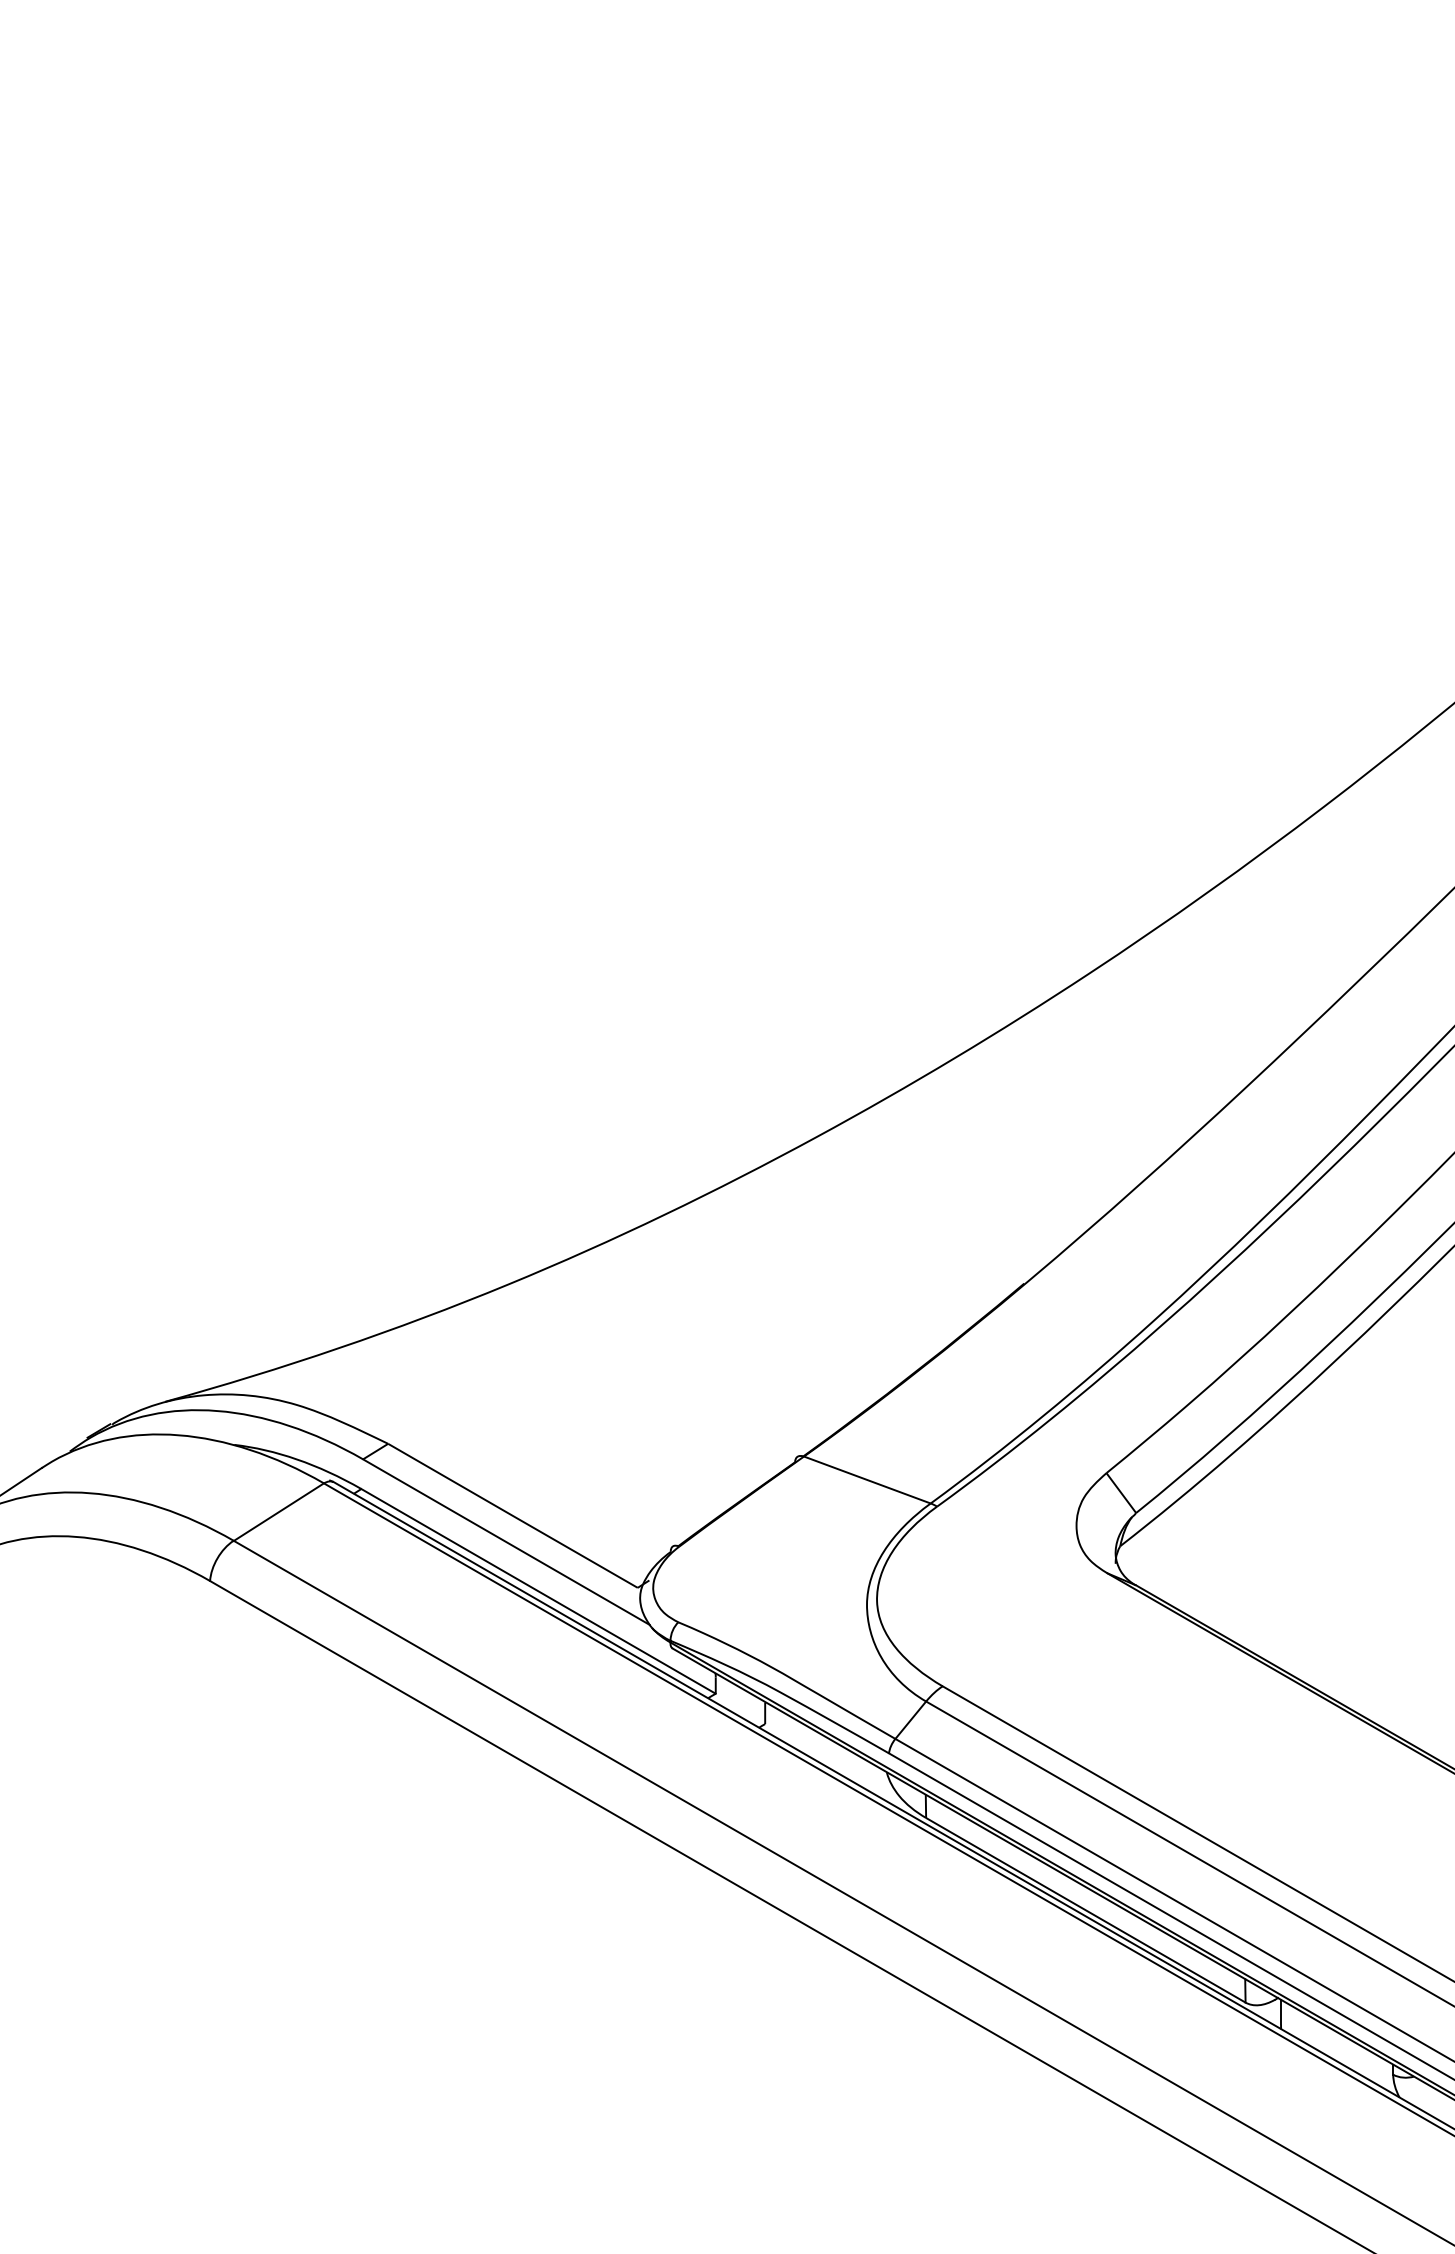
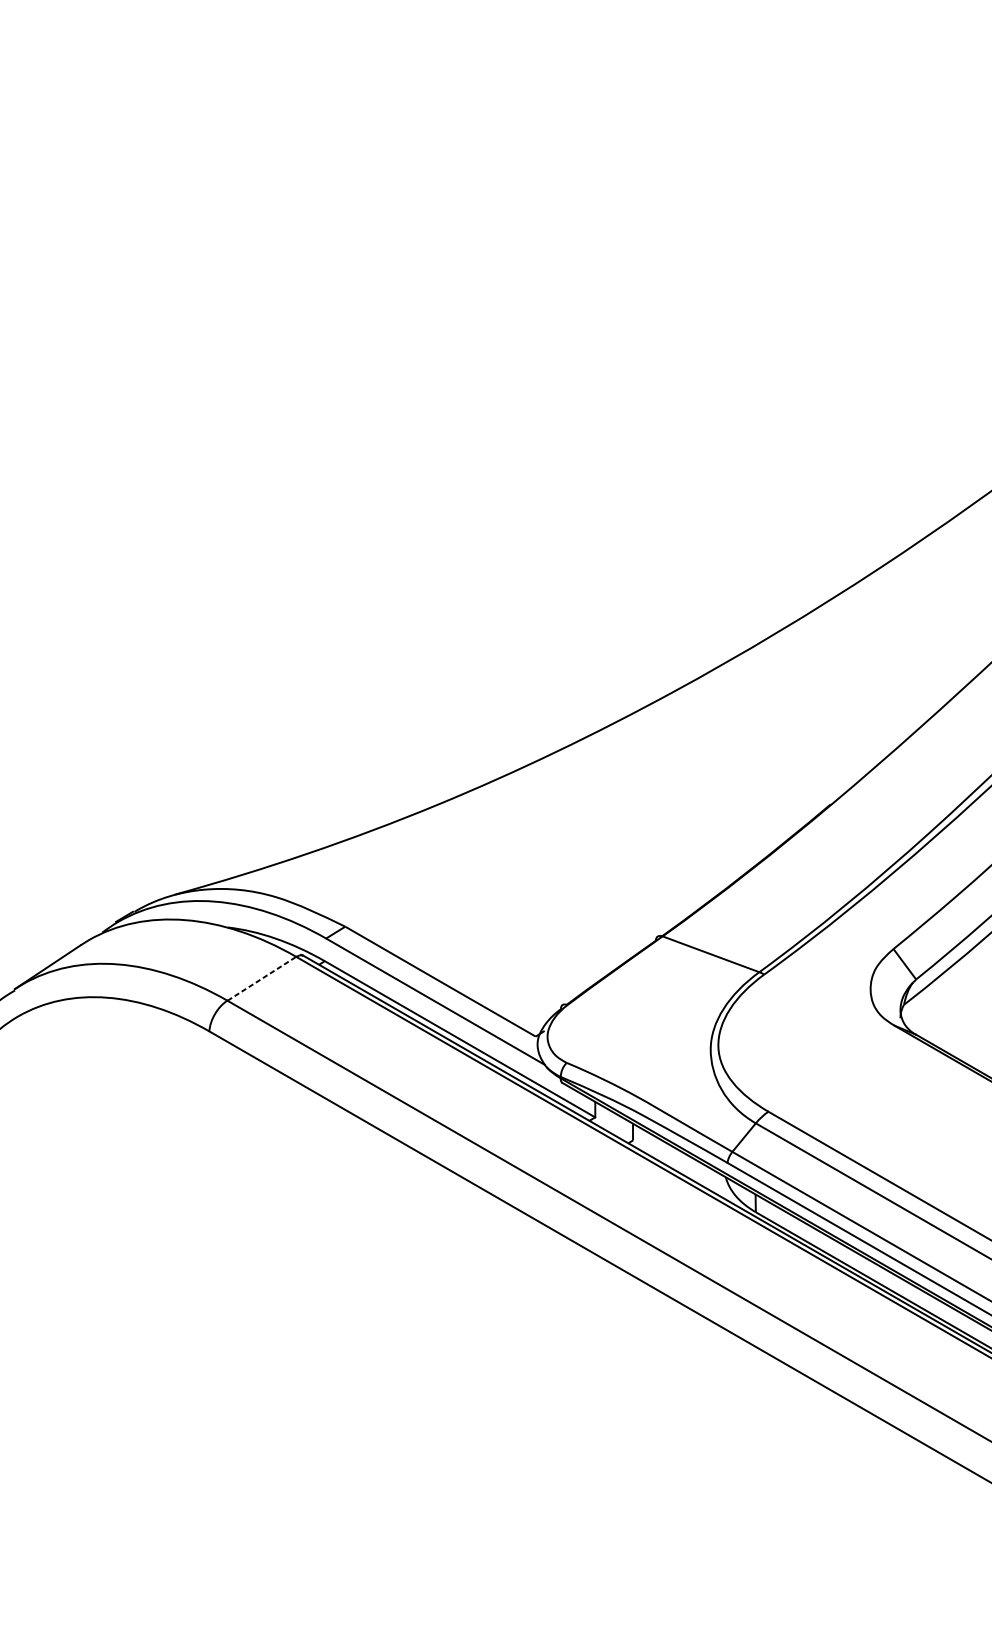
line: (279, 1511) -> (262, 978), solid -> dashed

